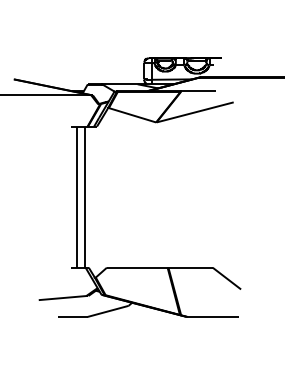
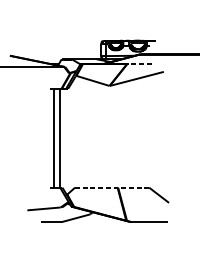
line: (198, 91) -> (139, 64), solid -> dashed
line: (159, 267) -> (111, 187), solid -> dashed

